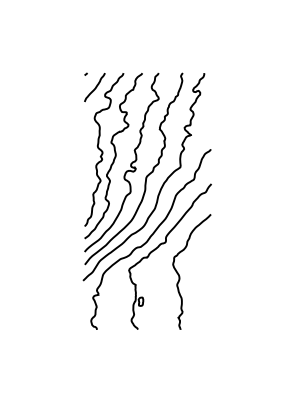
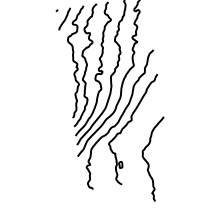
curve: (180, 276) -> (149, 163), moved

